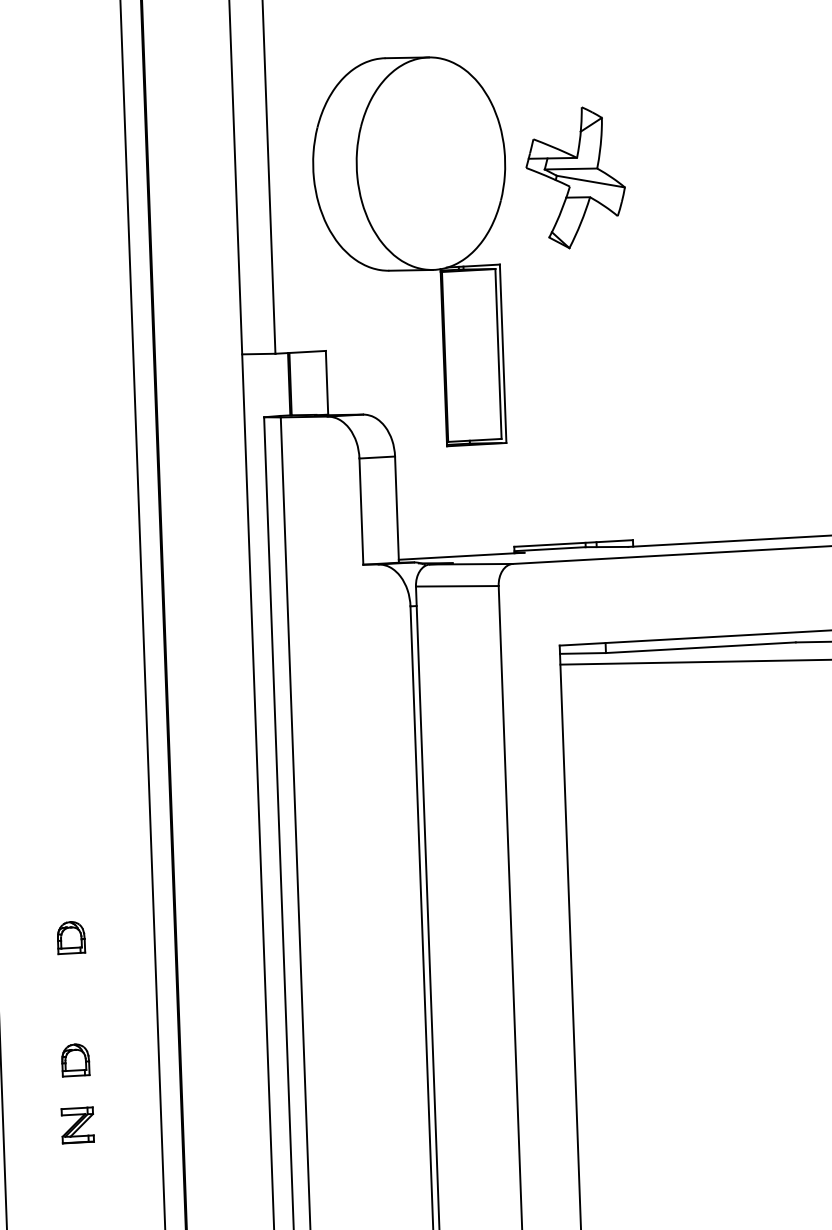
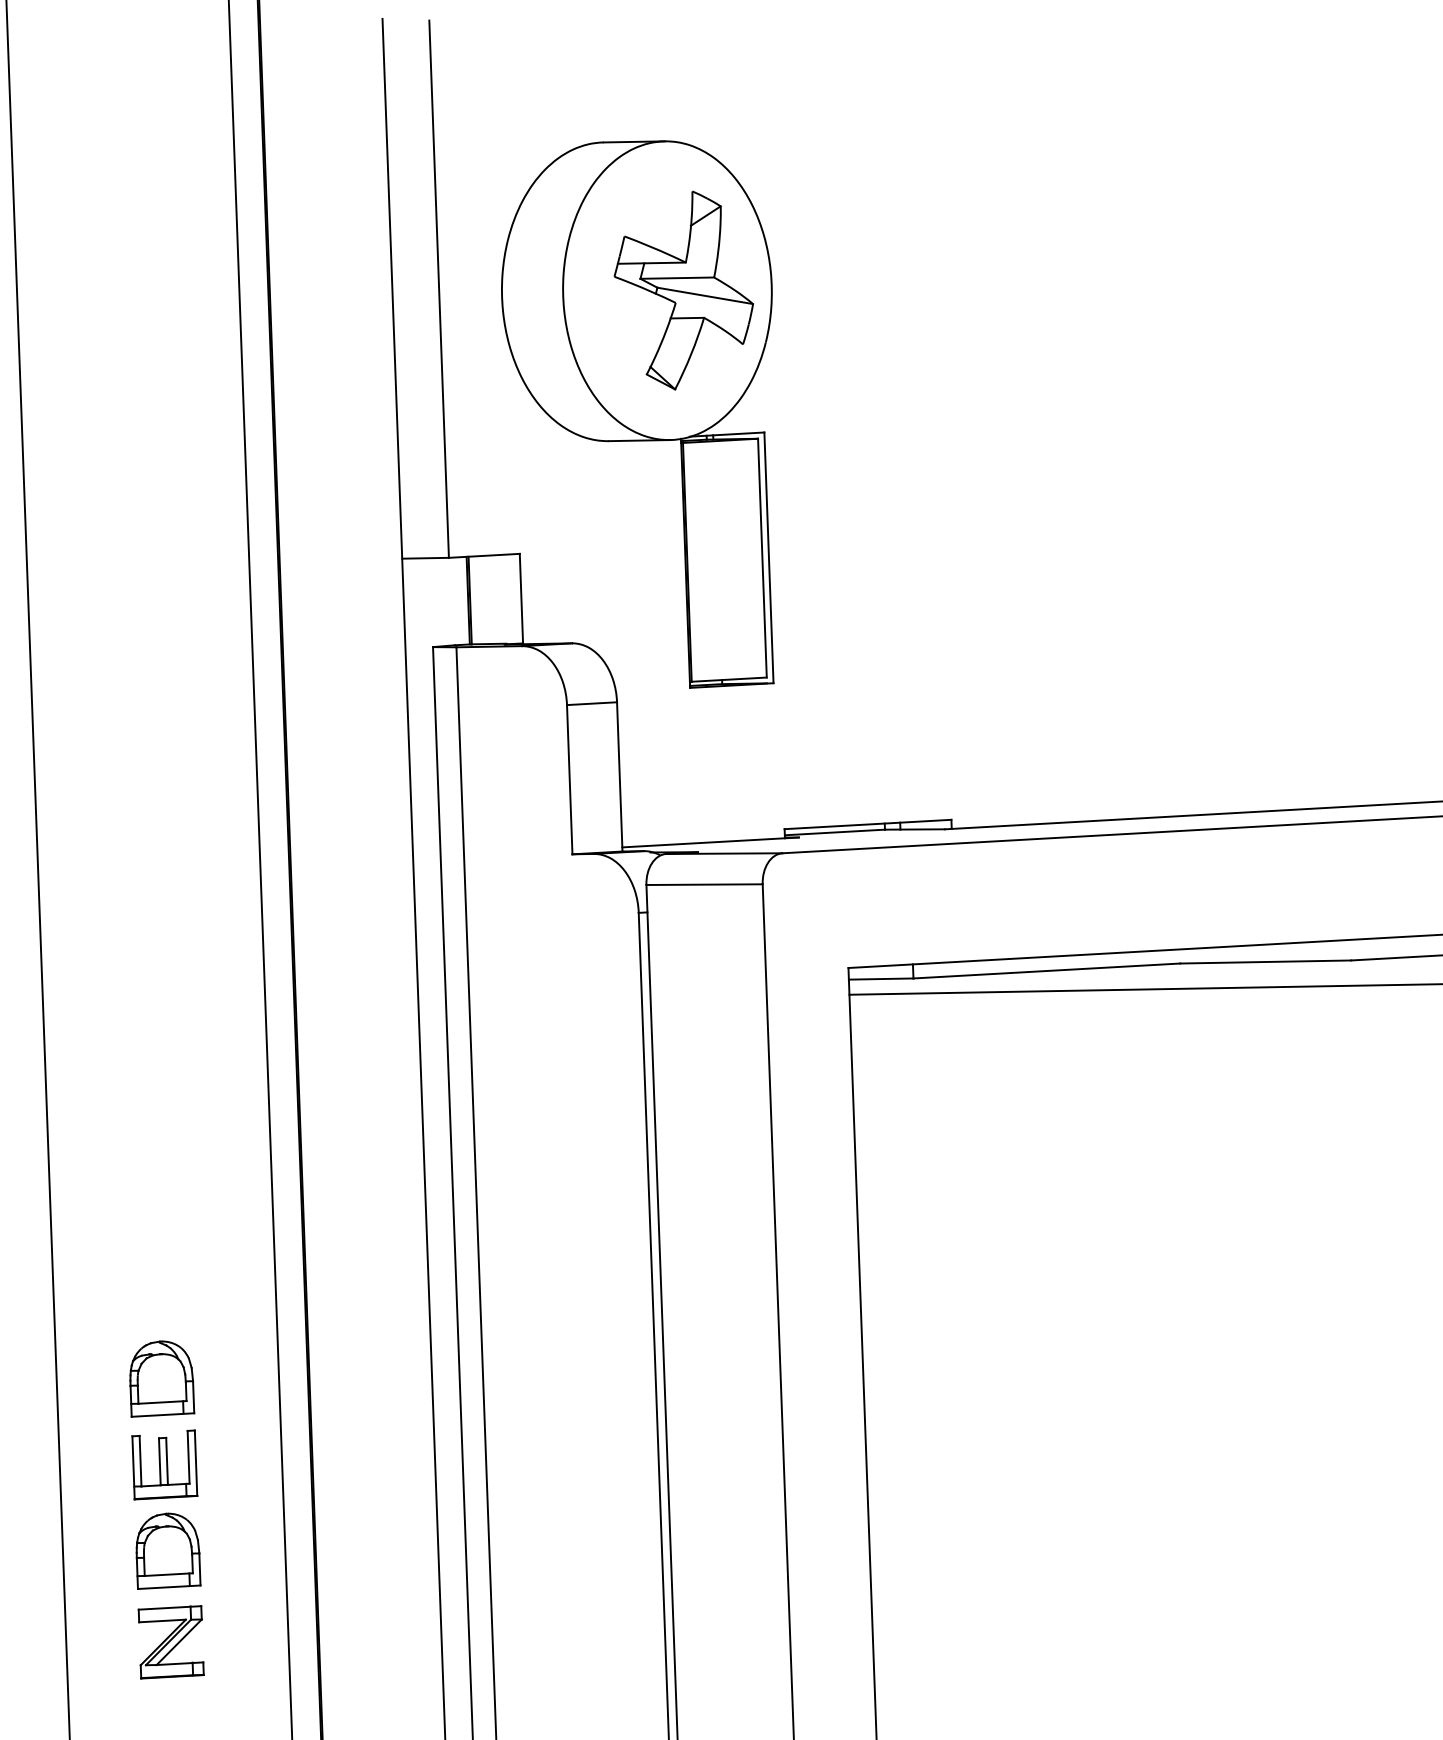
part: (575, 177) -> (683, 290), moved
part: (71, 937) -> (162, 1378), size x1.67
part: (73, 998) -> (164, 1464), added
part: (75, 1060) -> (168, 1550), size x1.67
part: (77, 1125) -> (170, 1642), size x1.43

